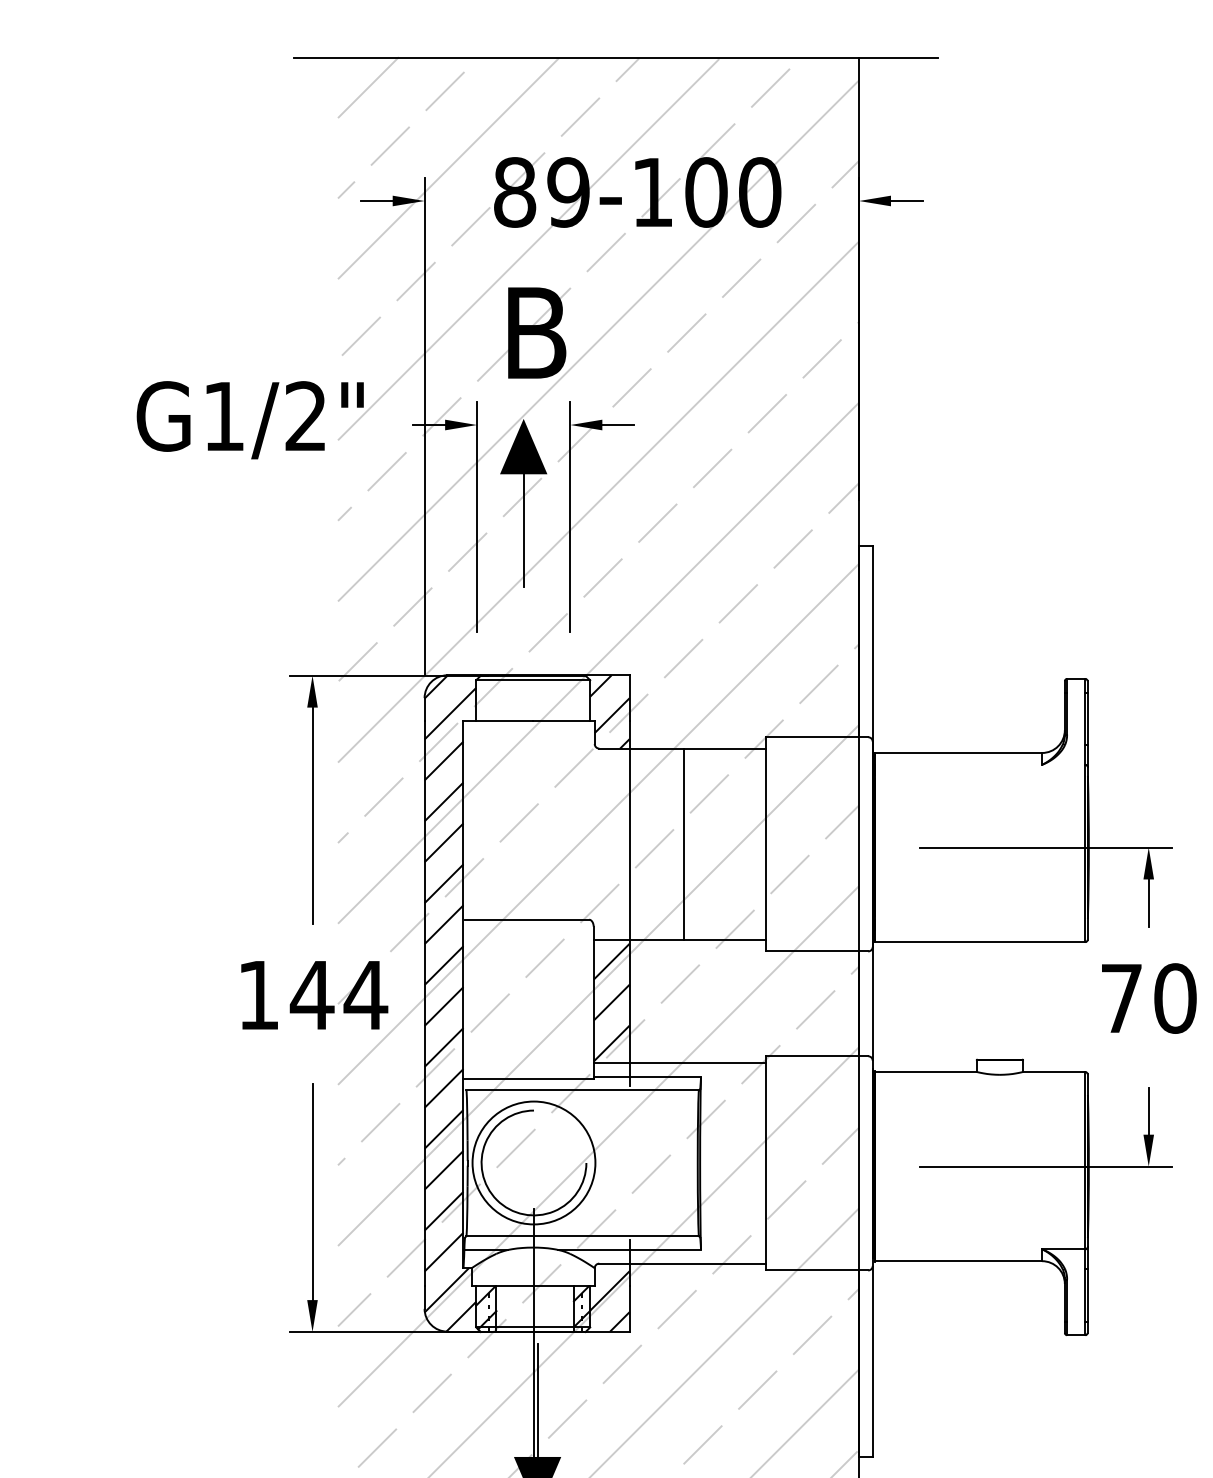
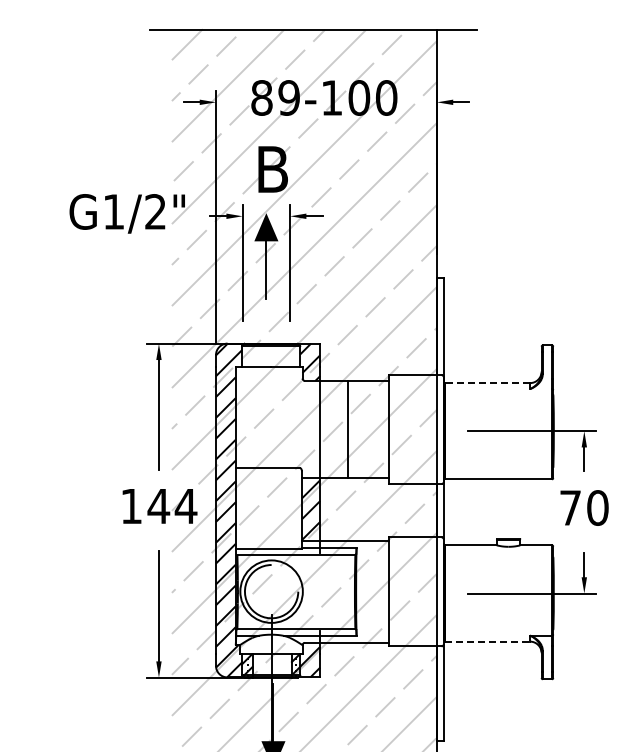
line: (958, 753) -> (487, 383), solid -> dashed
line: (958, 1260) -> (487, 641), solid -> dashed

